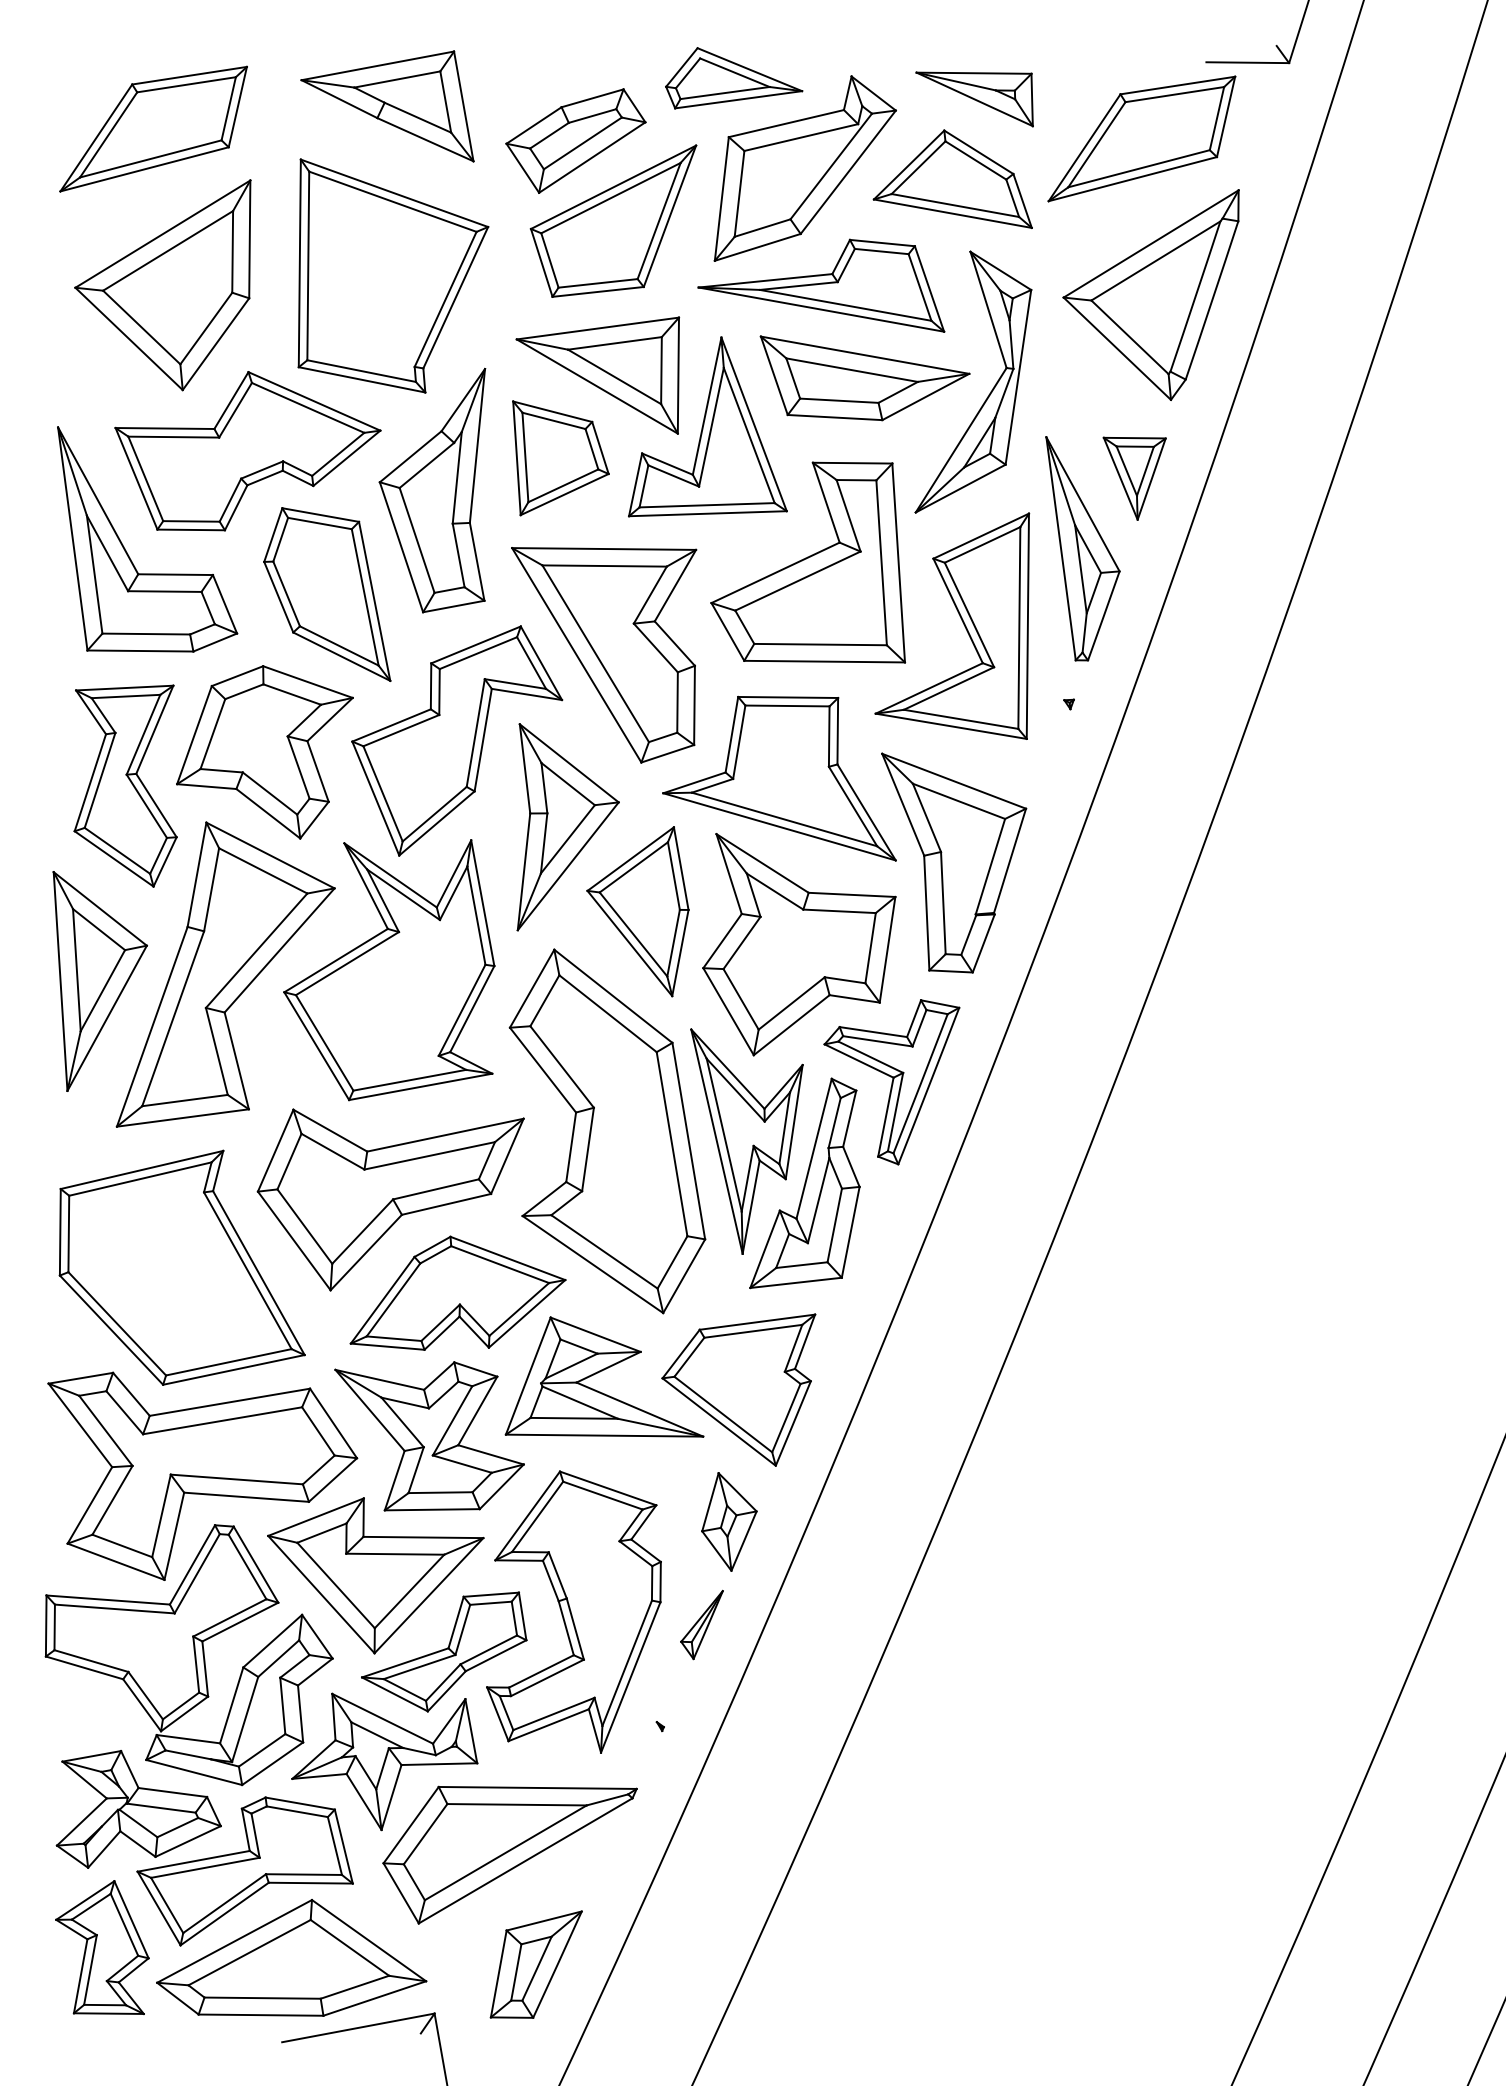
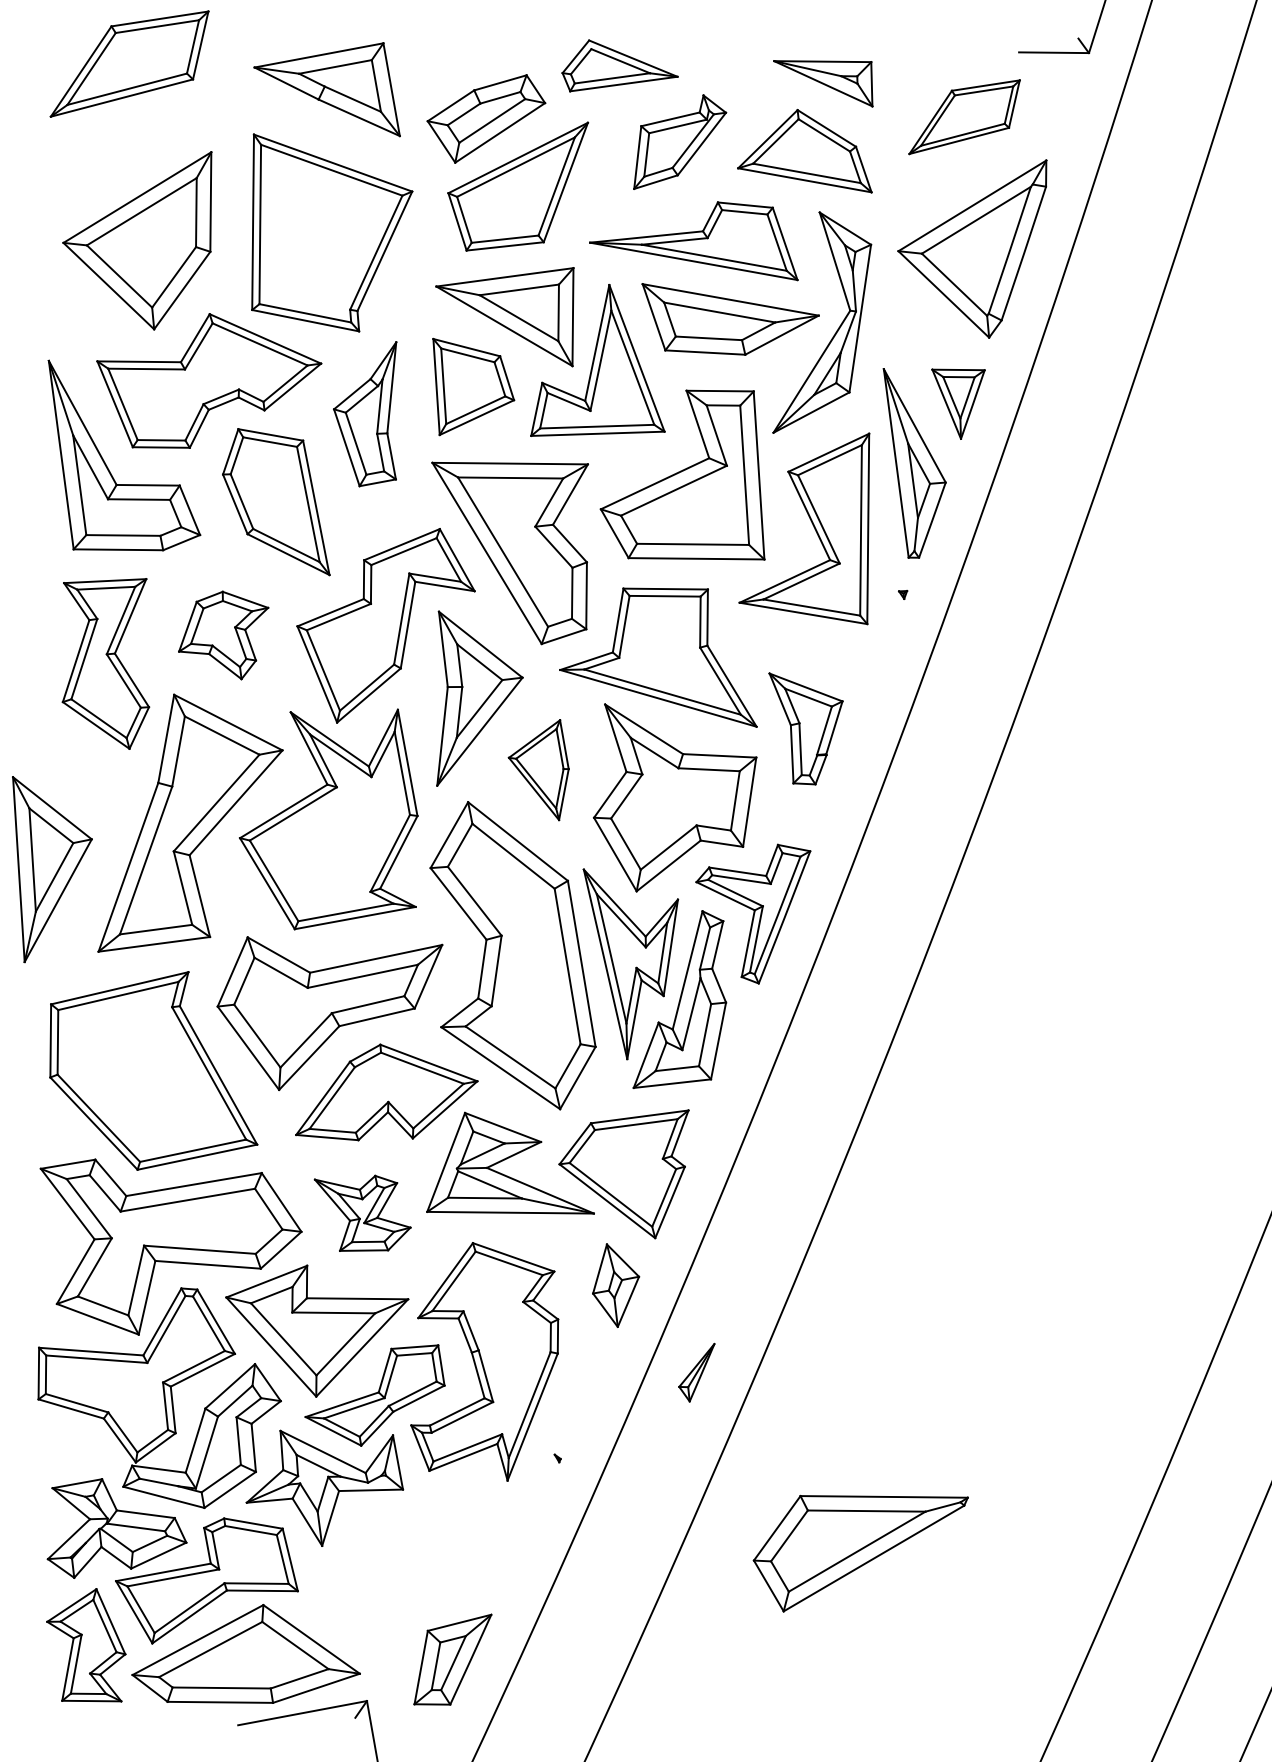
part: (153, 128) -> (129, 63), moved
part: (1141, 138) -> (964, 116), size x0.7
part: (804, 168) -> (679, 142), size x0.6
part: (432, 490) -> (365, 414), size x0.7
part: (264, 752) -> (223, 635), size x0.6
part: (954, 862) -> (806, 728), size x0.6
part: (637, 911) -> (538, 769), size x0.7
part: (99, 981) -> (51, 869), moved
part: (429, 1436) -> (362, 1213), size x0.6
part: (701, 1624) -> (696, 1372), moved
part: (509, 1854) -> (860, 1553), moved

